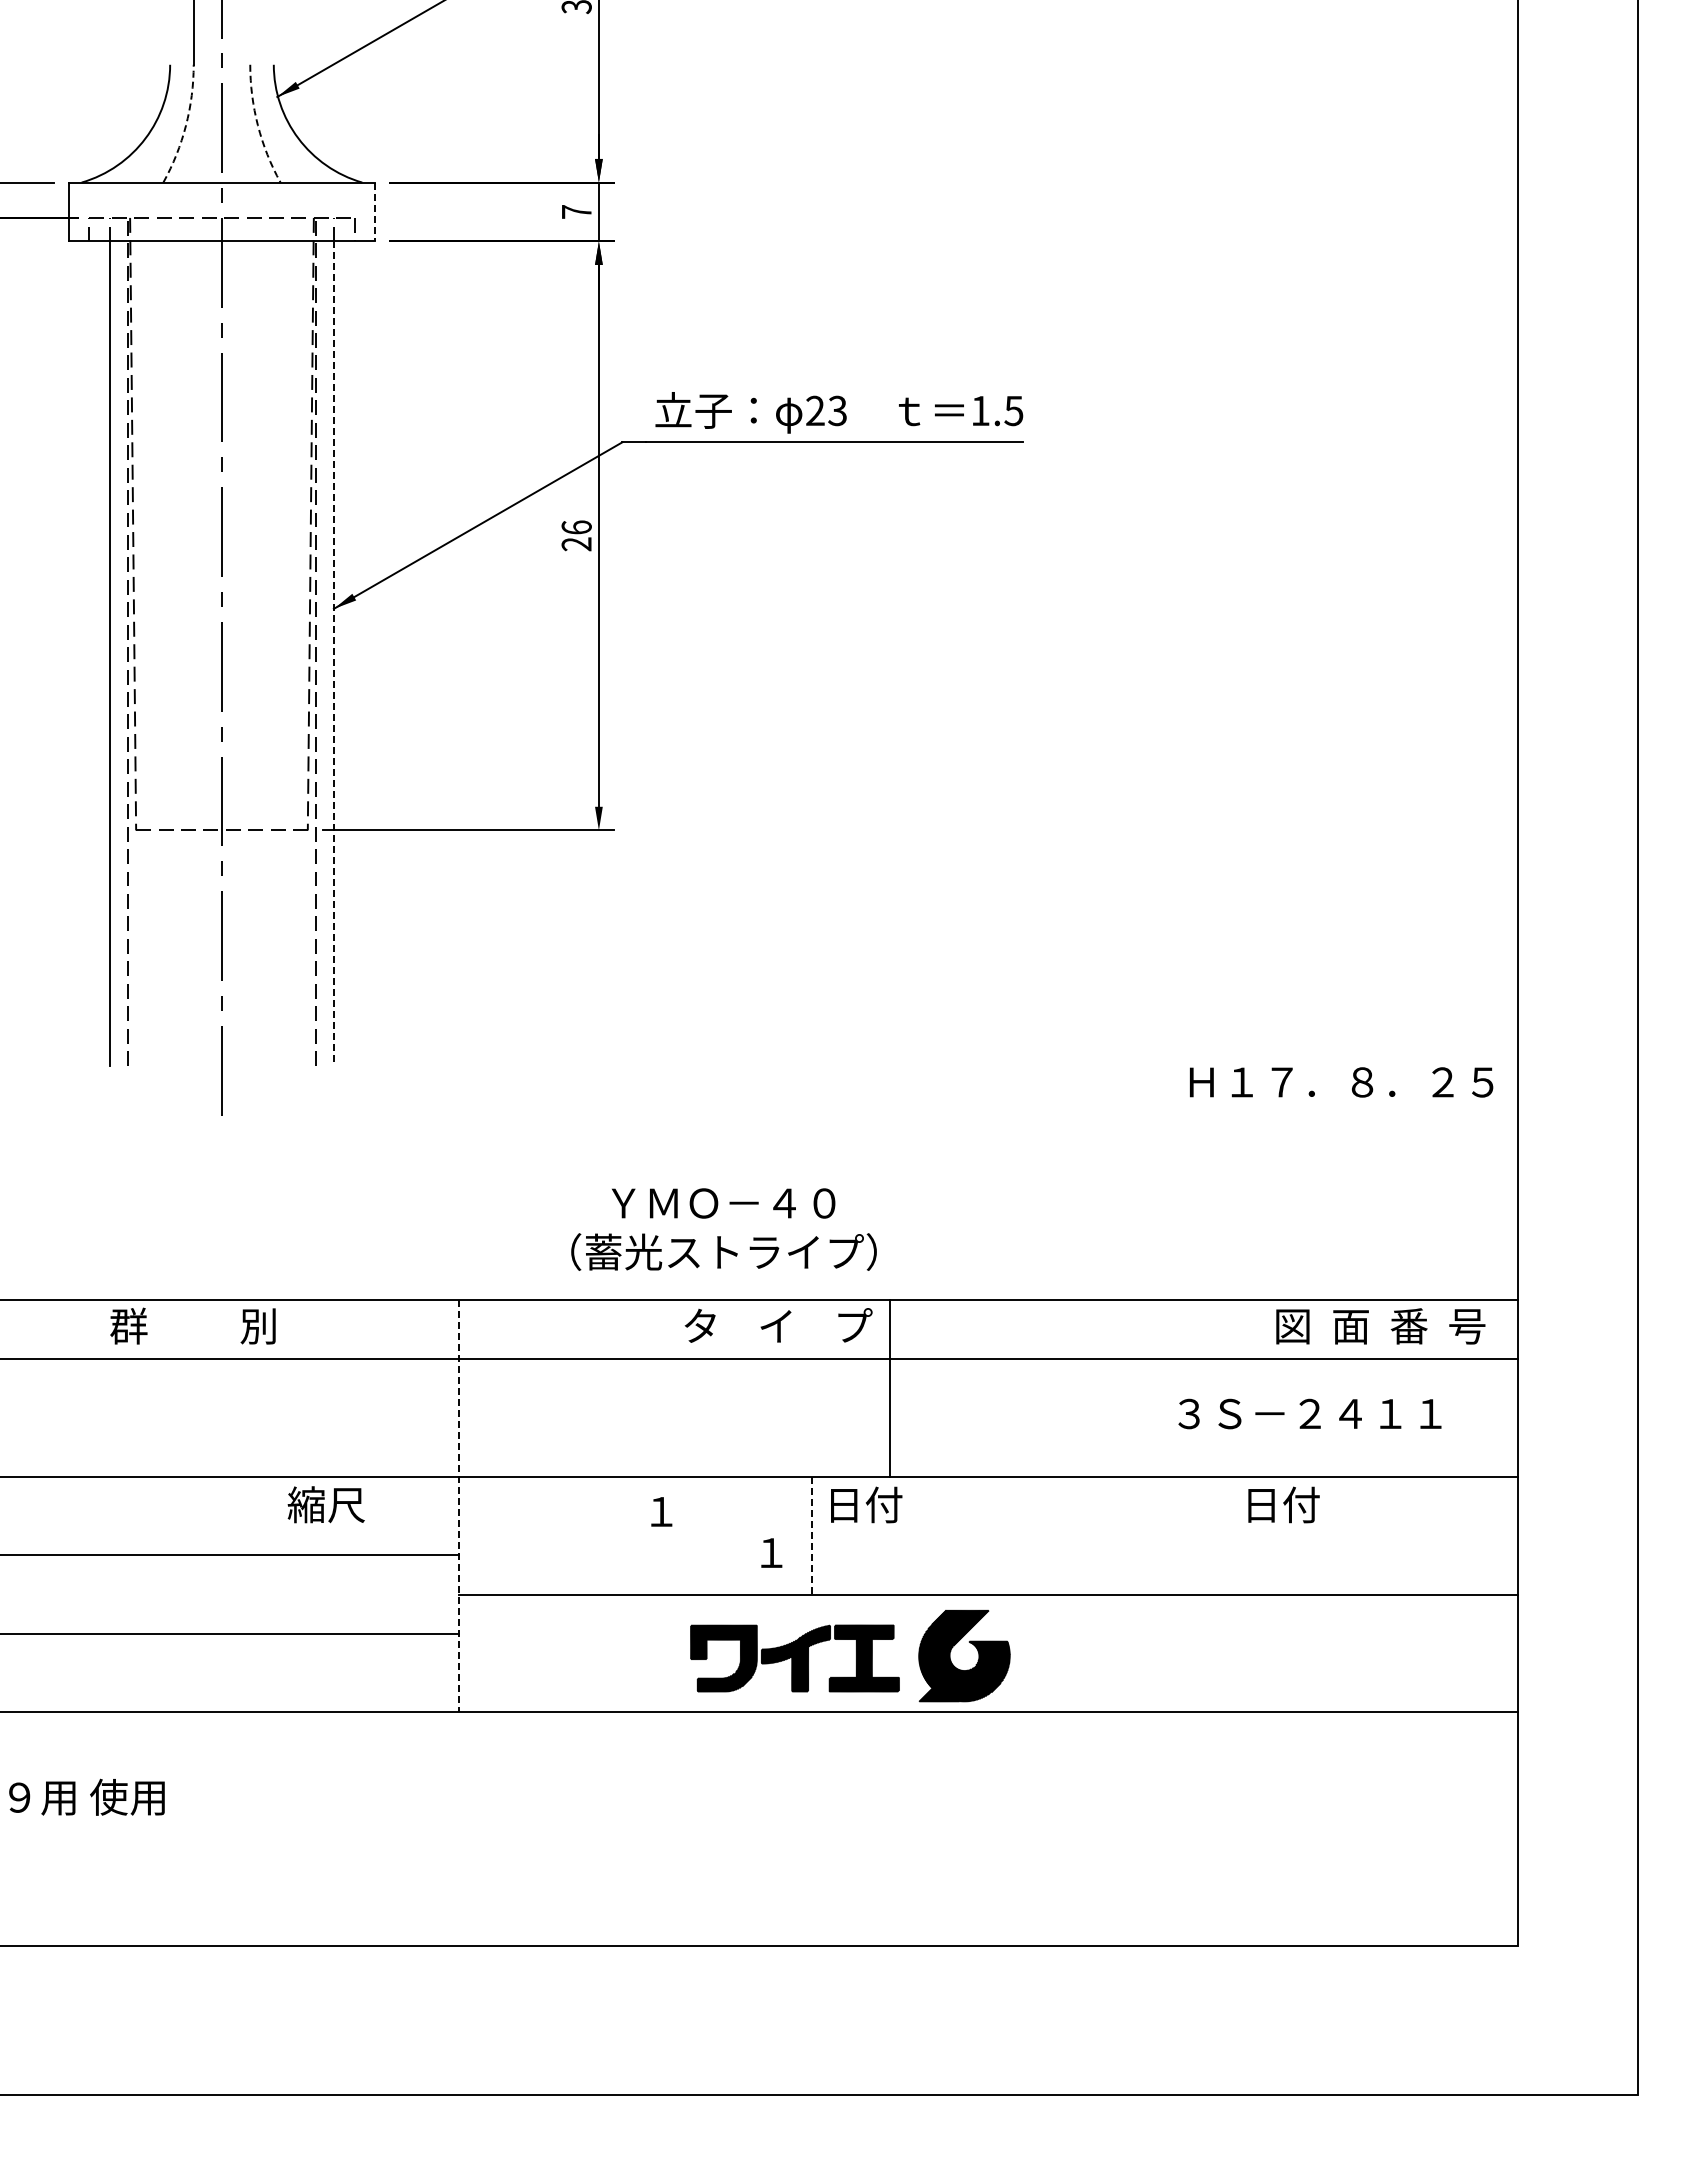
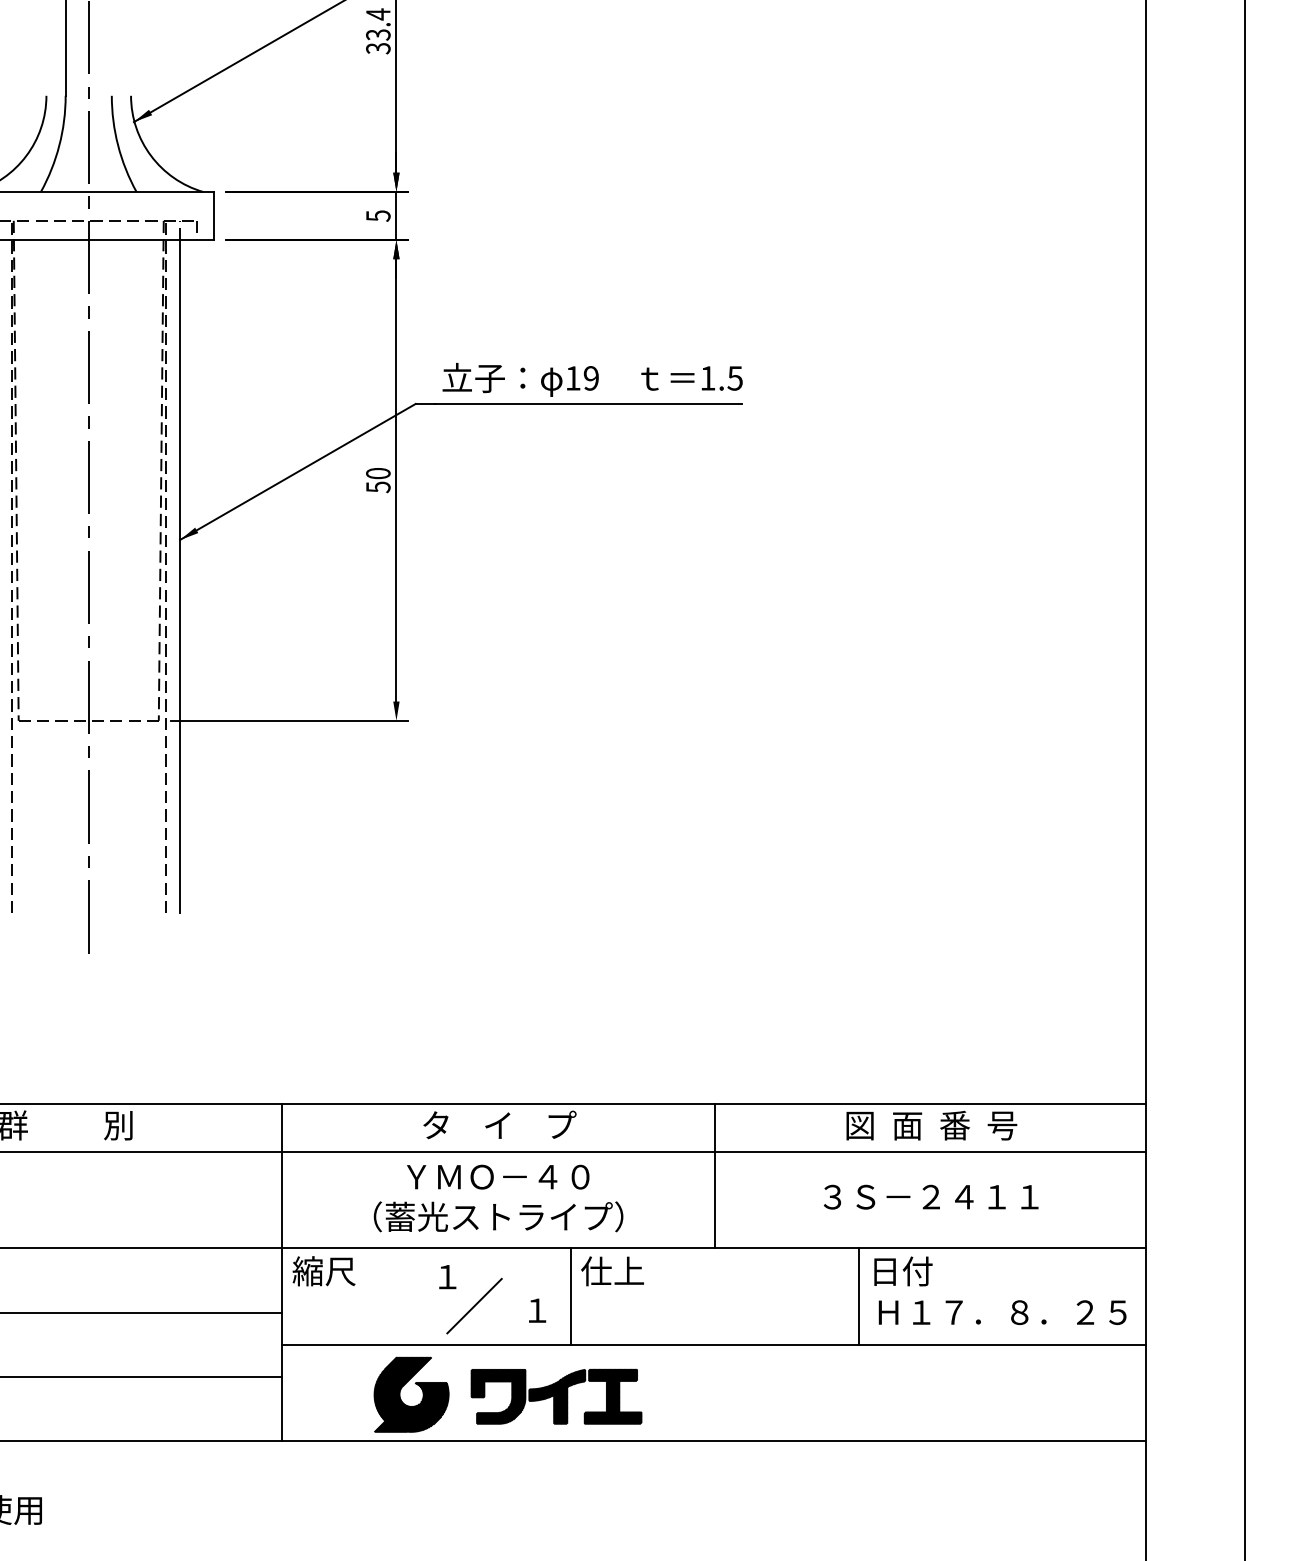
arc: (186, 125) -> (59, 145), dashed -> solid
arc: (257, 125) -> (117, 145), dashed -> solid
line: (375, 212) -> (214, 216), dashed -> solid
text: (576, 212) -> (378, 216), 7 -> 5
text: (826, 410) -> (582, 378), 23 -> 19
text: (576, 535) -> (378, 480), 26 -> 50
line: (333, 654) -> (179, 577), dashed -> solid
text: (1341, 1082) -> (1002, 1312), moved
text: (723, 1229) -> (498, 1198), moved
text: (778, 1325) -> (499, 1124), moved
text: (1380, 1326) -> (931, 1125), moved
line: (890, 1388) -> (715, 1176), moved
text: (1309, 1413) -> (930, 1196), moved
text: (325, 1504) -> (323, 1271), moved
text: (863, 1504) -> (612, 1271), 日付 -> 仕上
text: (1283, 1504) -> (903, 1271), moved
line: (459, 1506) -> (282, 1272), dashed -> solid
line: (812, 1535) -> (570, 1296), dashed -> solid
line: (1165, 1535) -> (858, 1296), added
line: (694, 1547) -> (474, 1306), added
part: (961, 1669) -> (409, 1405), moved

